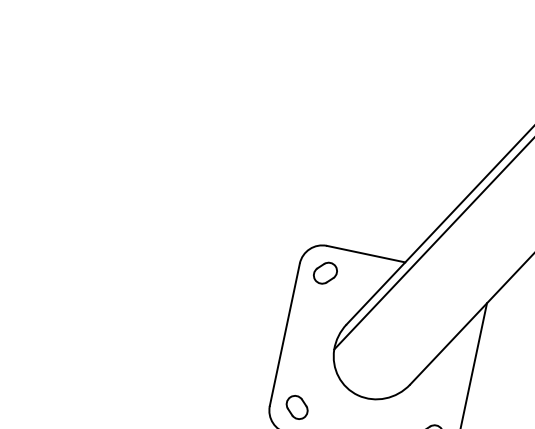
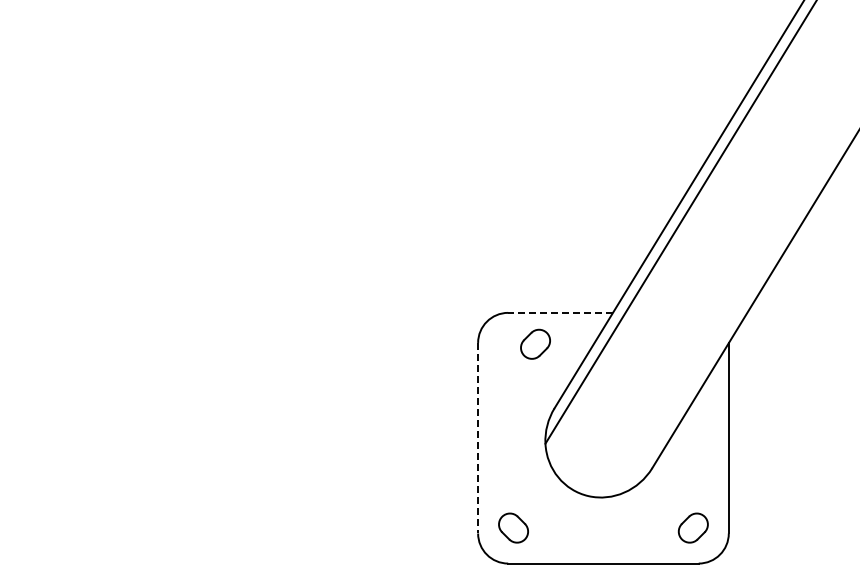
line: (366, 253) -> (560, 312), solid -> dashed
part: (325, 272) -> (535, 343), moved
line: (285, 335) -> (478, 438), solid -> dashed

